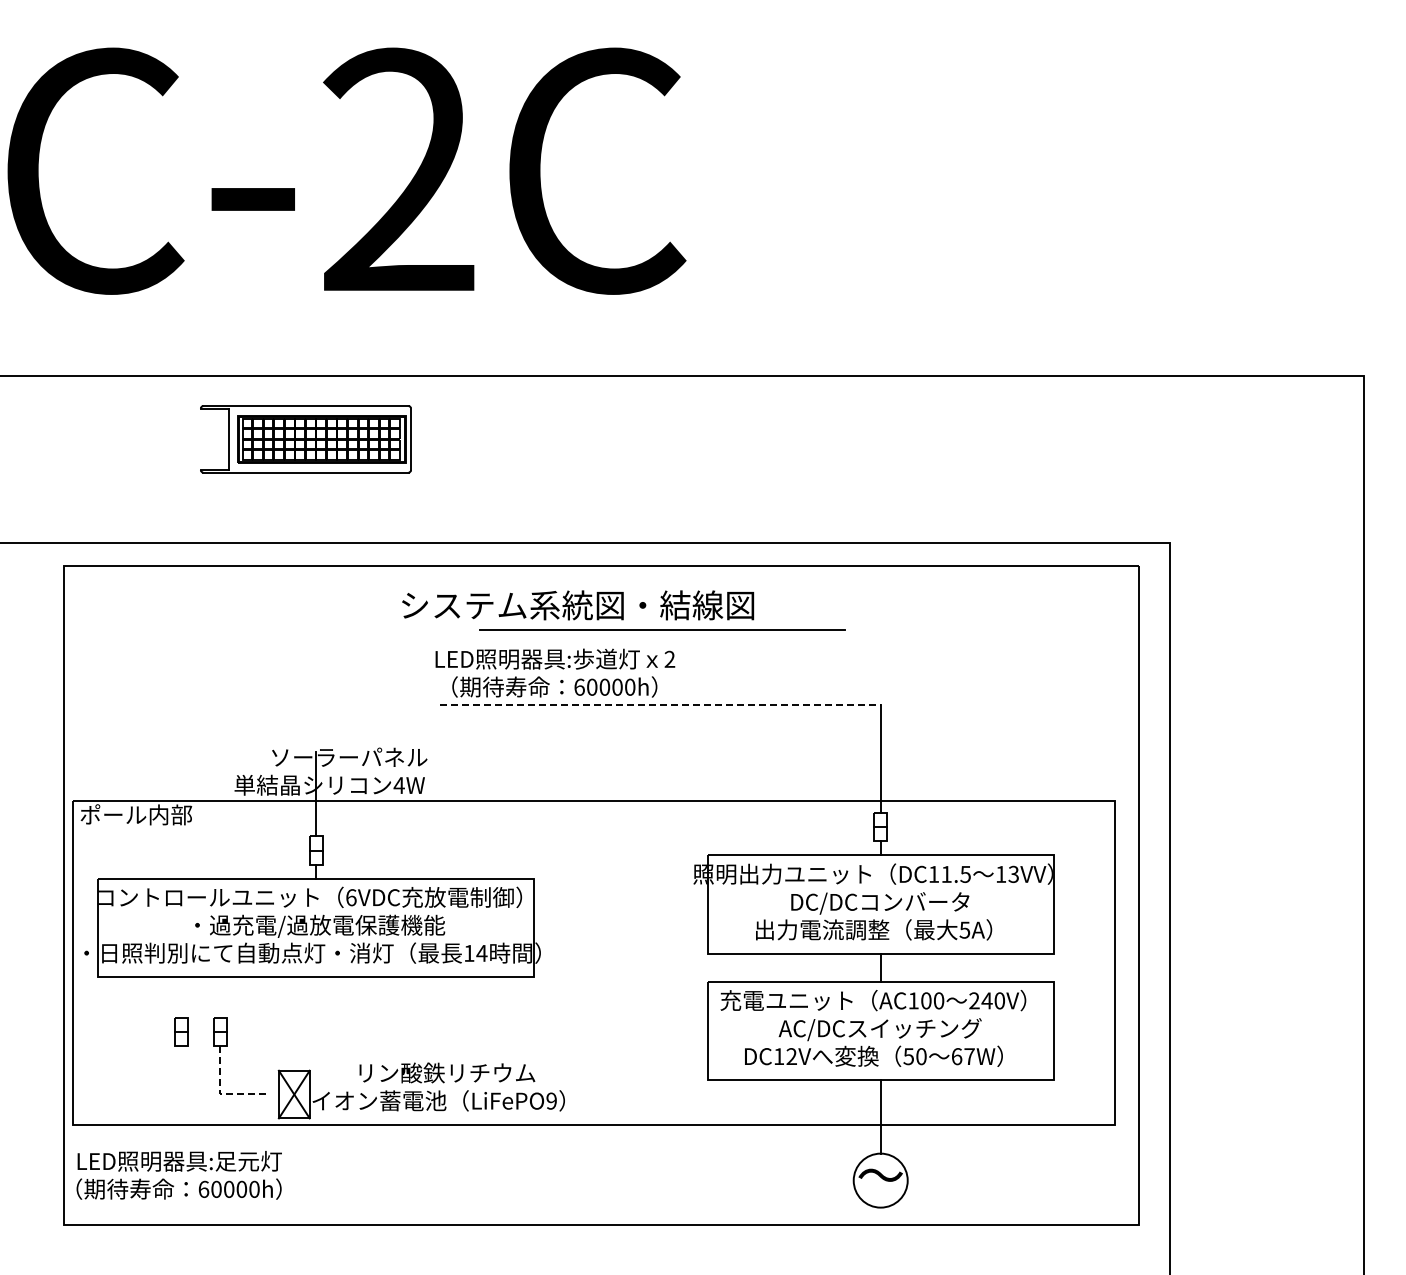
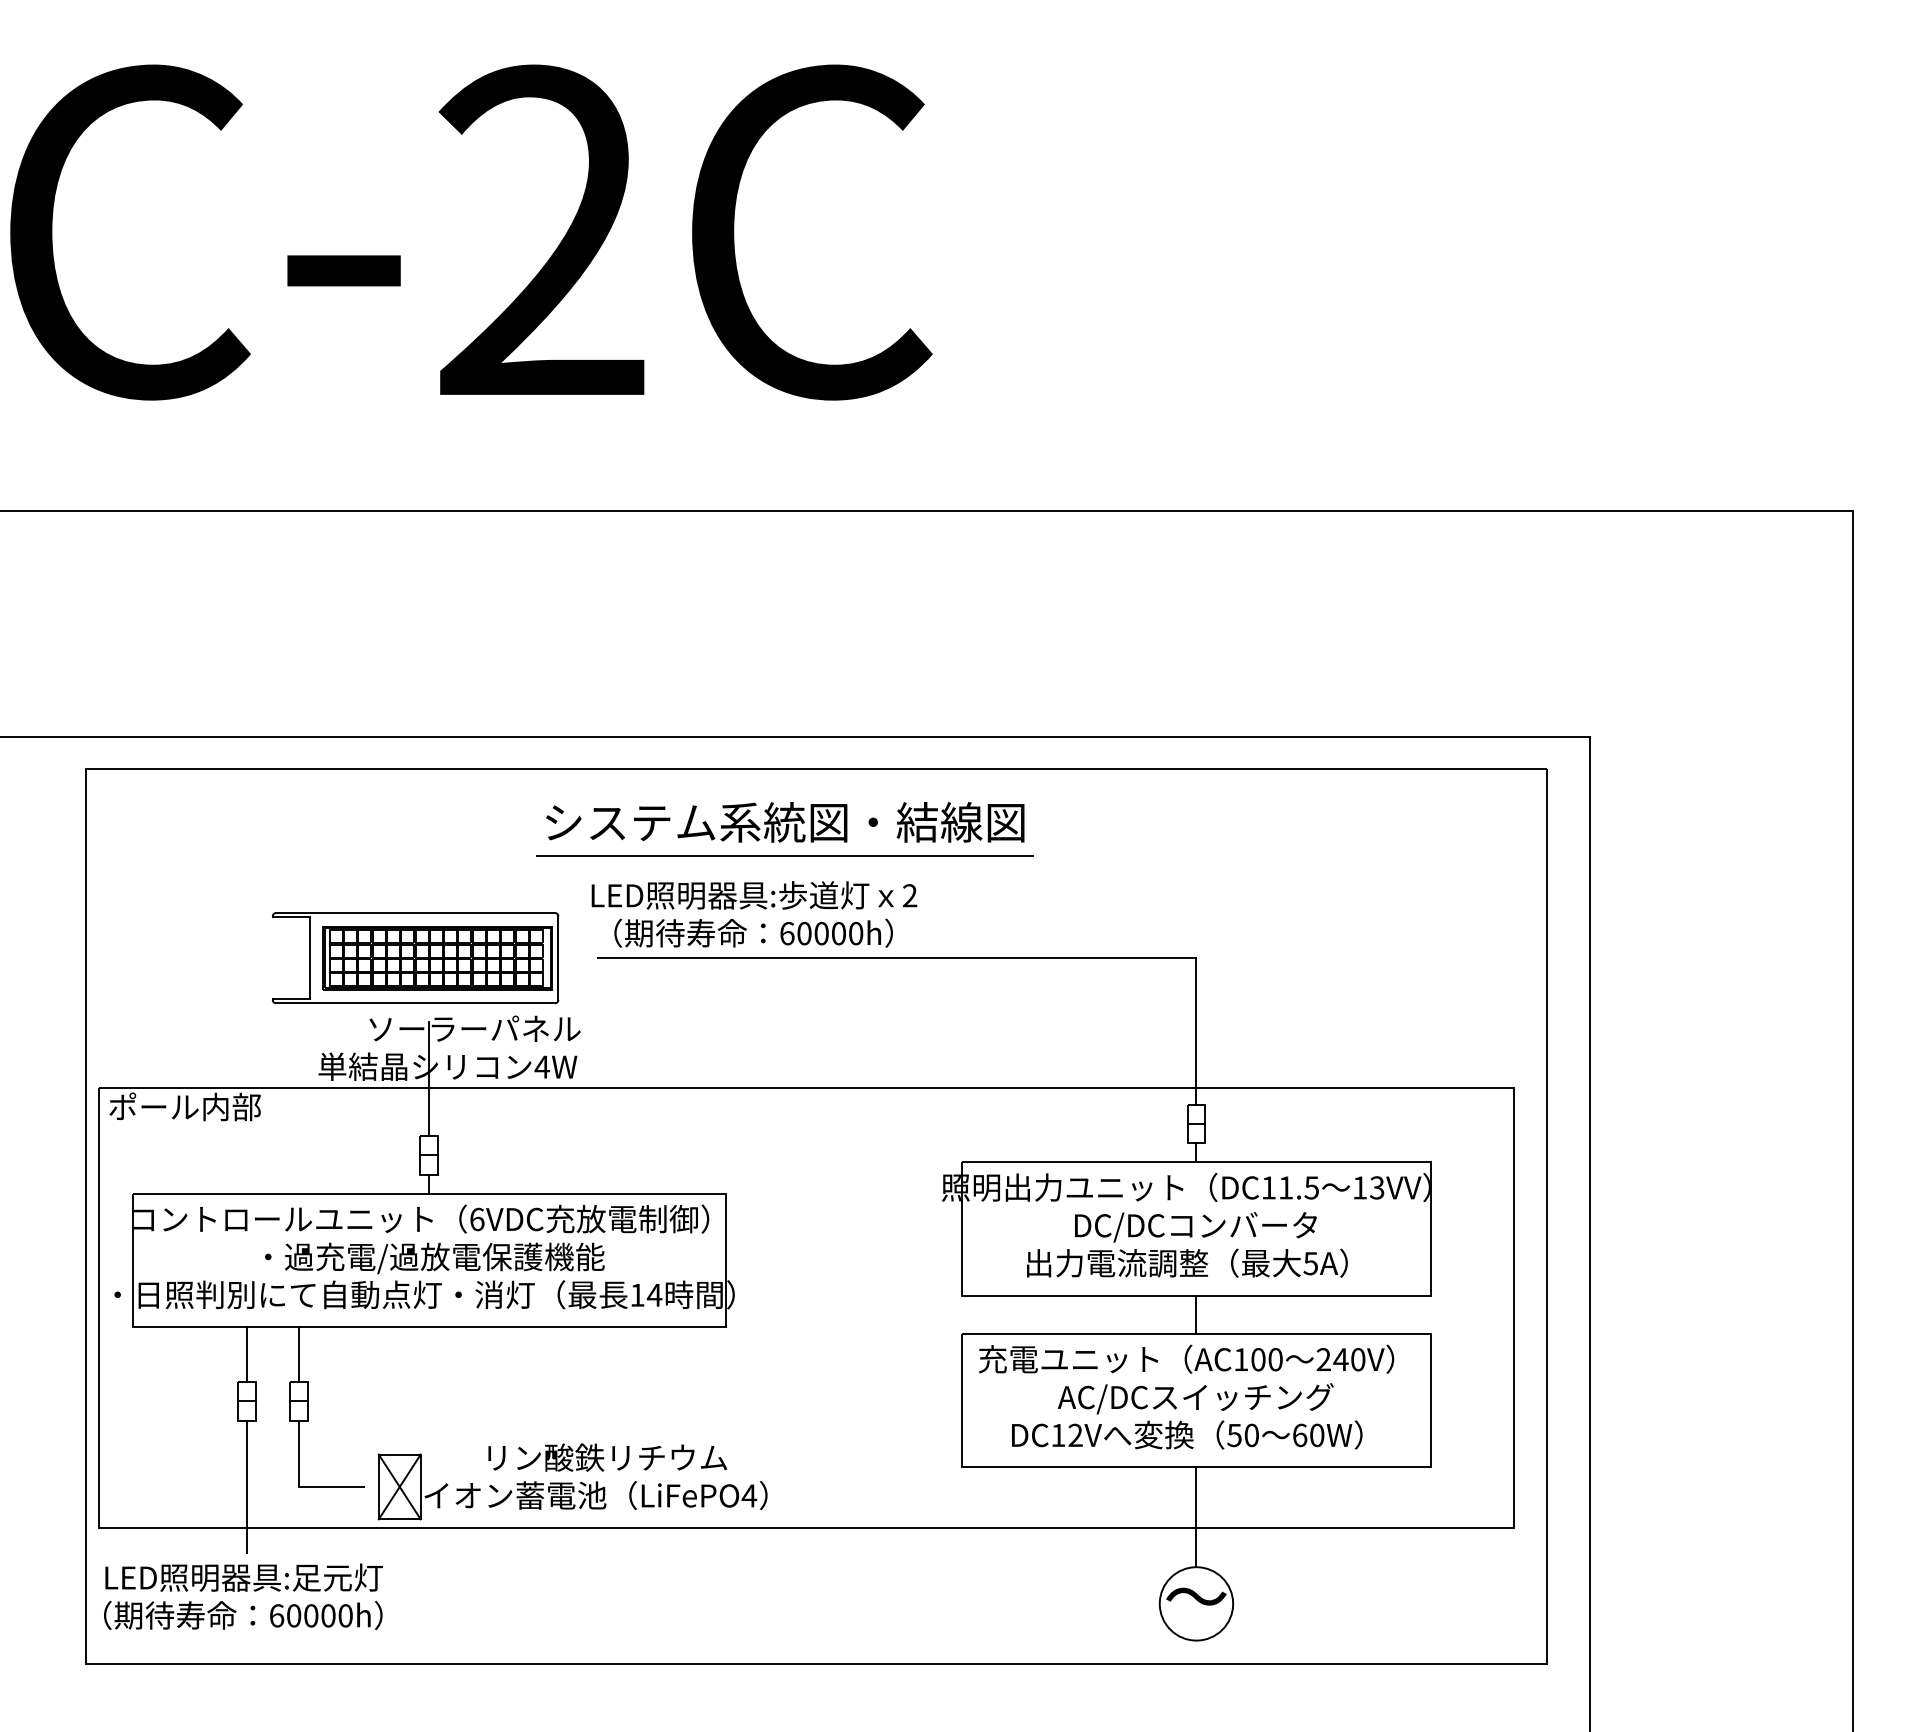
part: (305, 439) -> (414, 958), moved
line: (662, 629) -> (785, 855), moved
line: (660, 705) -> (897, 958), dashed -> solid
line: (181, 996) -> (246, 1353), added
line: (220, 996) -> (299, 1353), added
text: (969, 1056) -> (1317, 1435), 67W -> 60W
line: (181, 1093) -> (246, 1485), added
line: (220, 1094) -> (299, 1486), dashed -> solid
text: (551, 1100) -> (749, 1495), LiFePO9 -> LiFePO4

